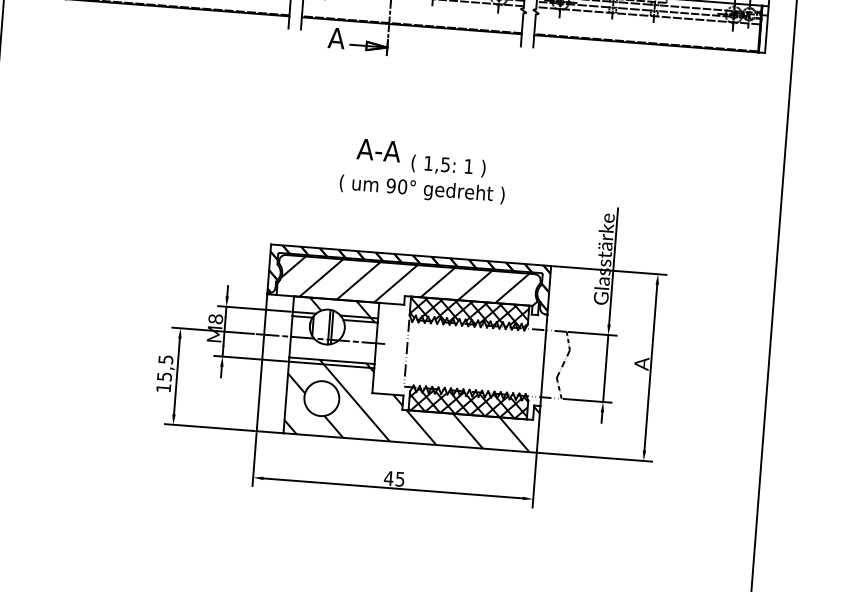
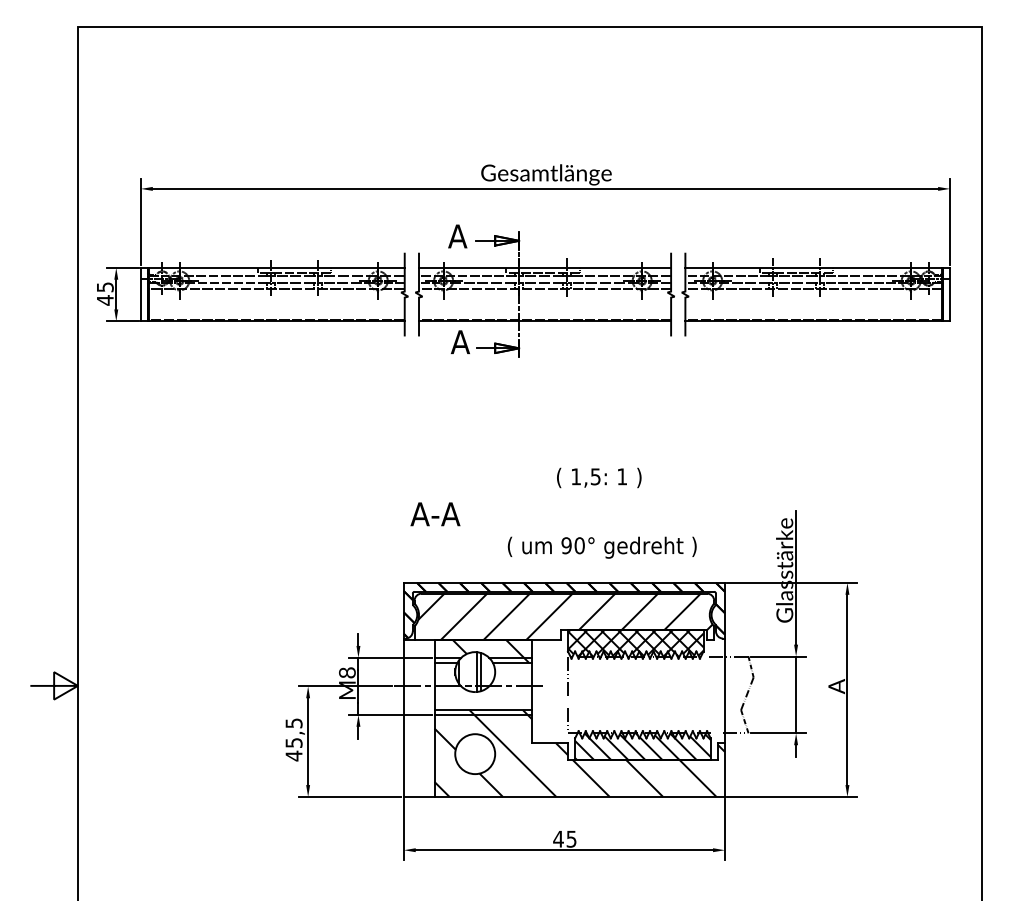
text: (378, 150) -> (435, 514), moved
text: (421, 189) -> (601, 547), moved
text: (163, 387) -> (293, 755), 15,5 -> 45,5
hatch: (468, 402) -> (642, 745), removed

